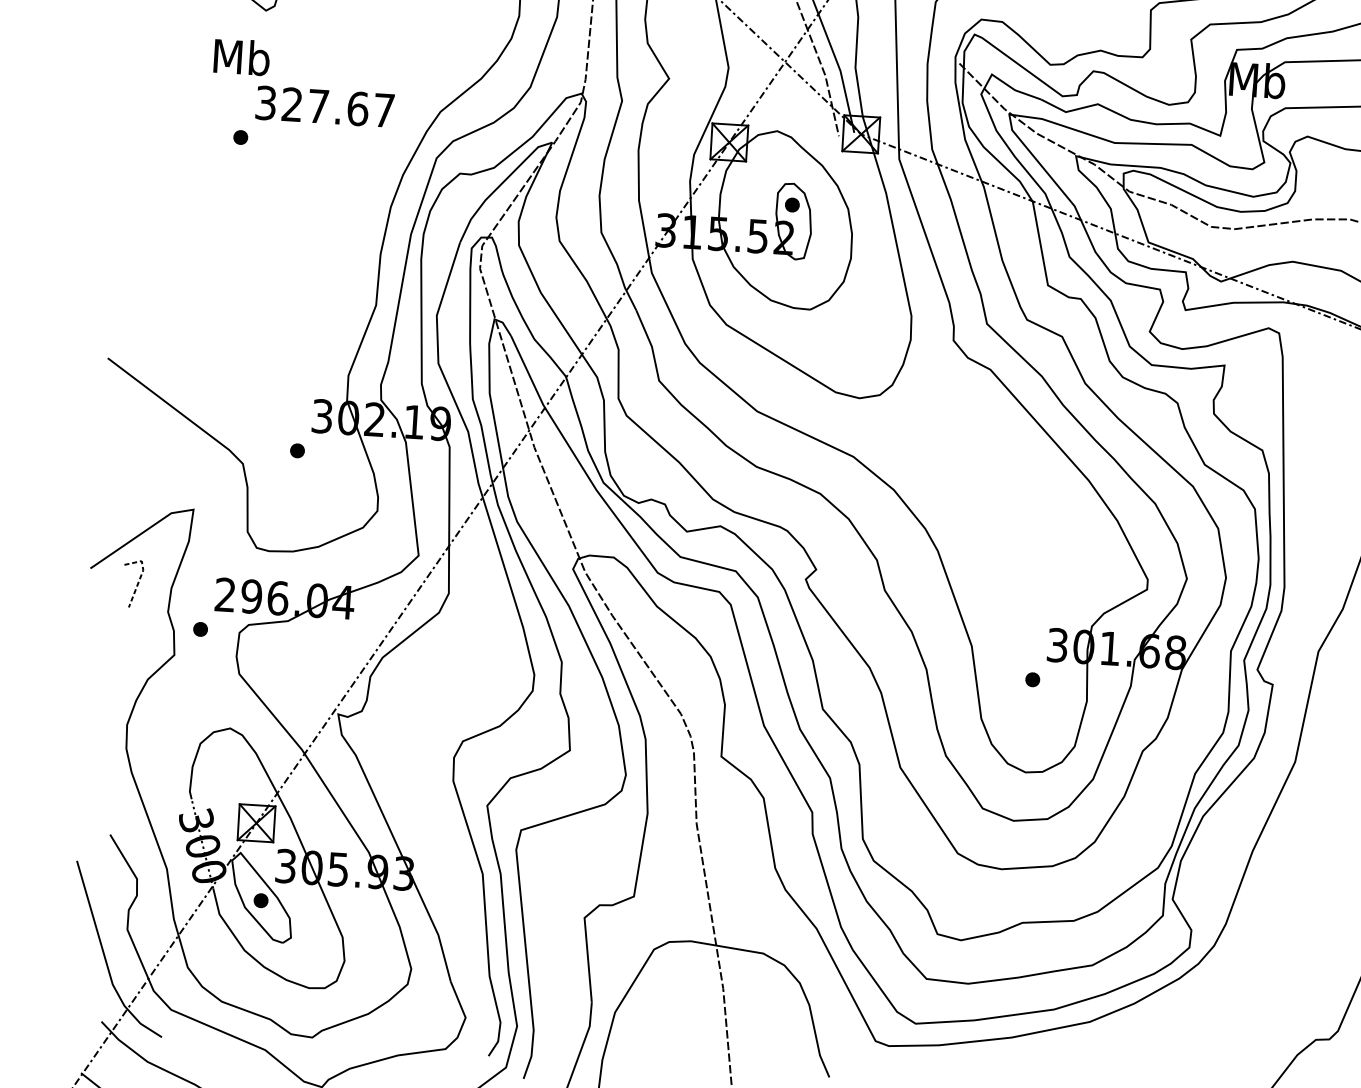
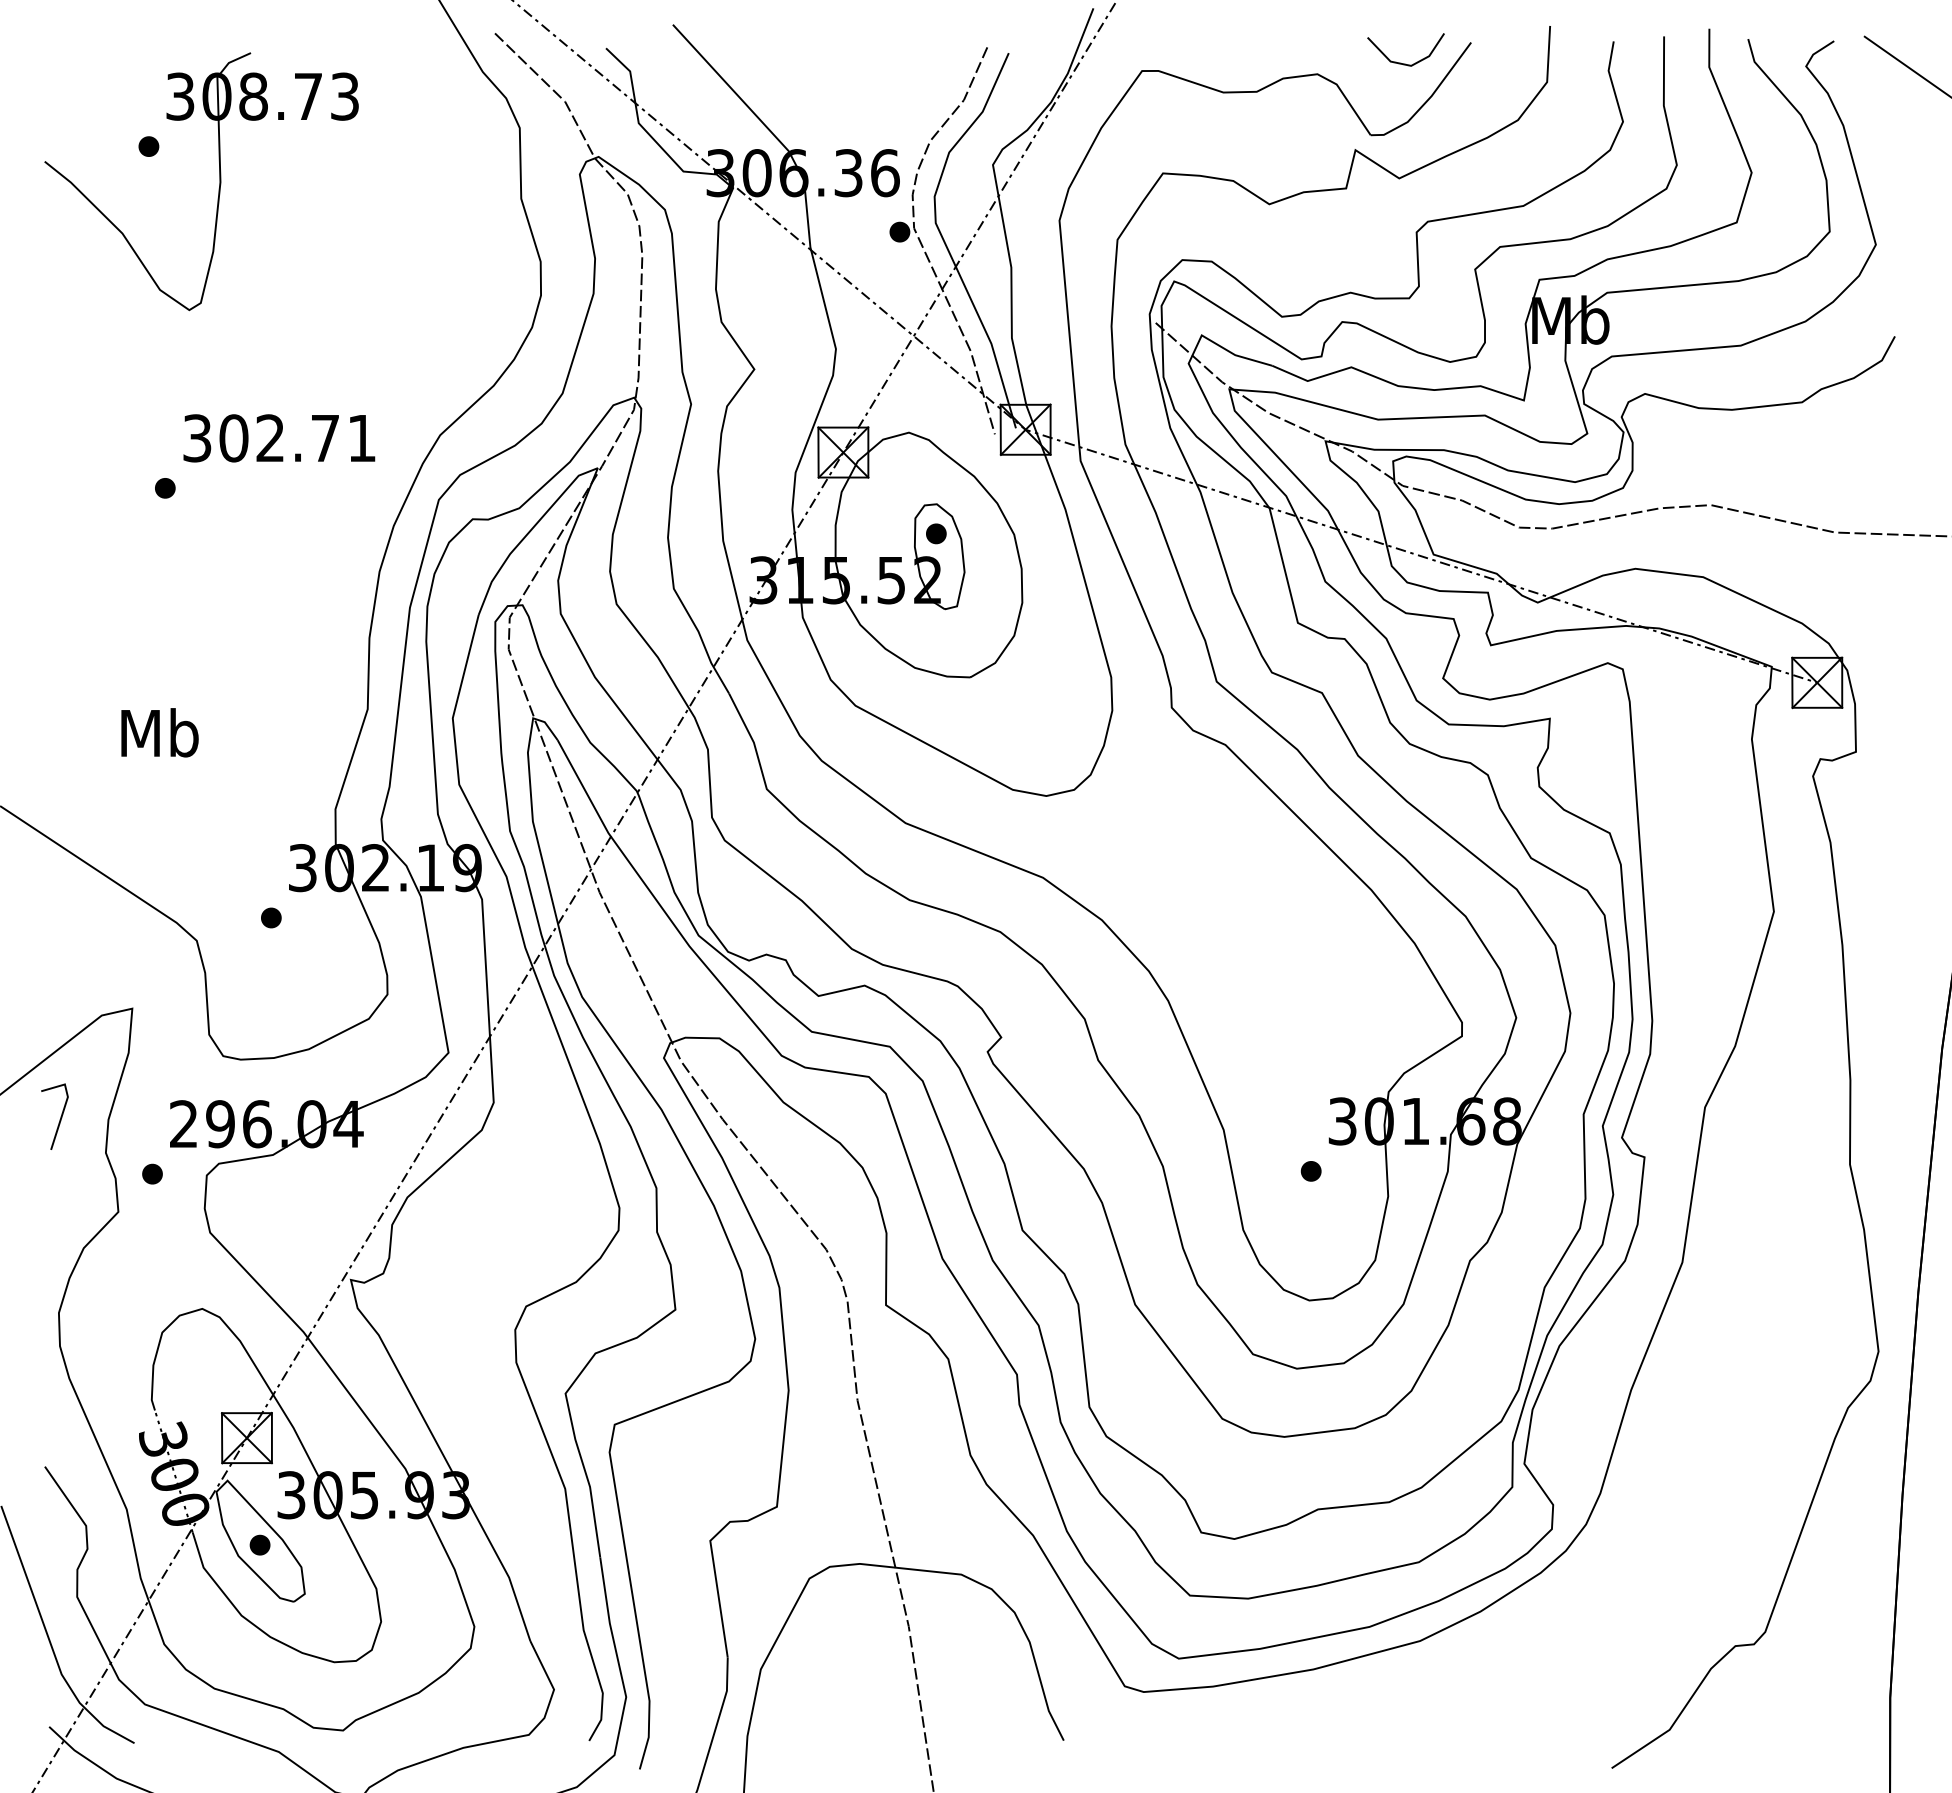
text: (241, 56) -> (159, 732), moved
text: (337, 107) -> (297, 438), 327.67 -> 302.71
line: (141, 575) -> (65, 1104), dashed -> solid

